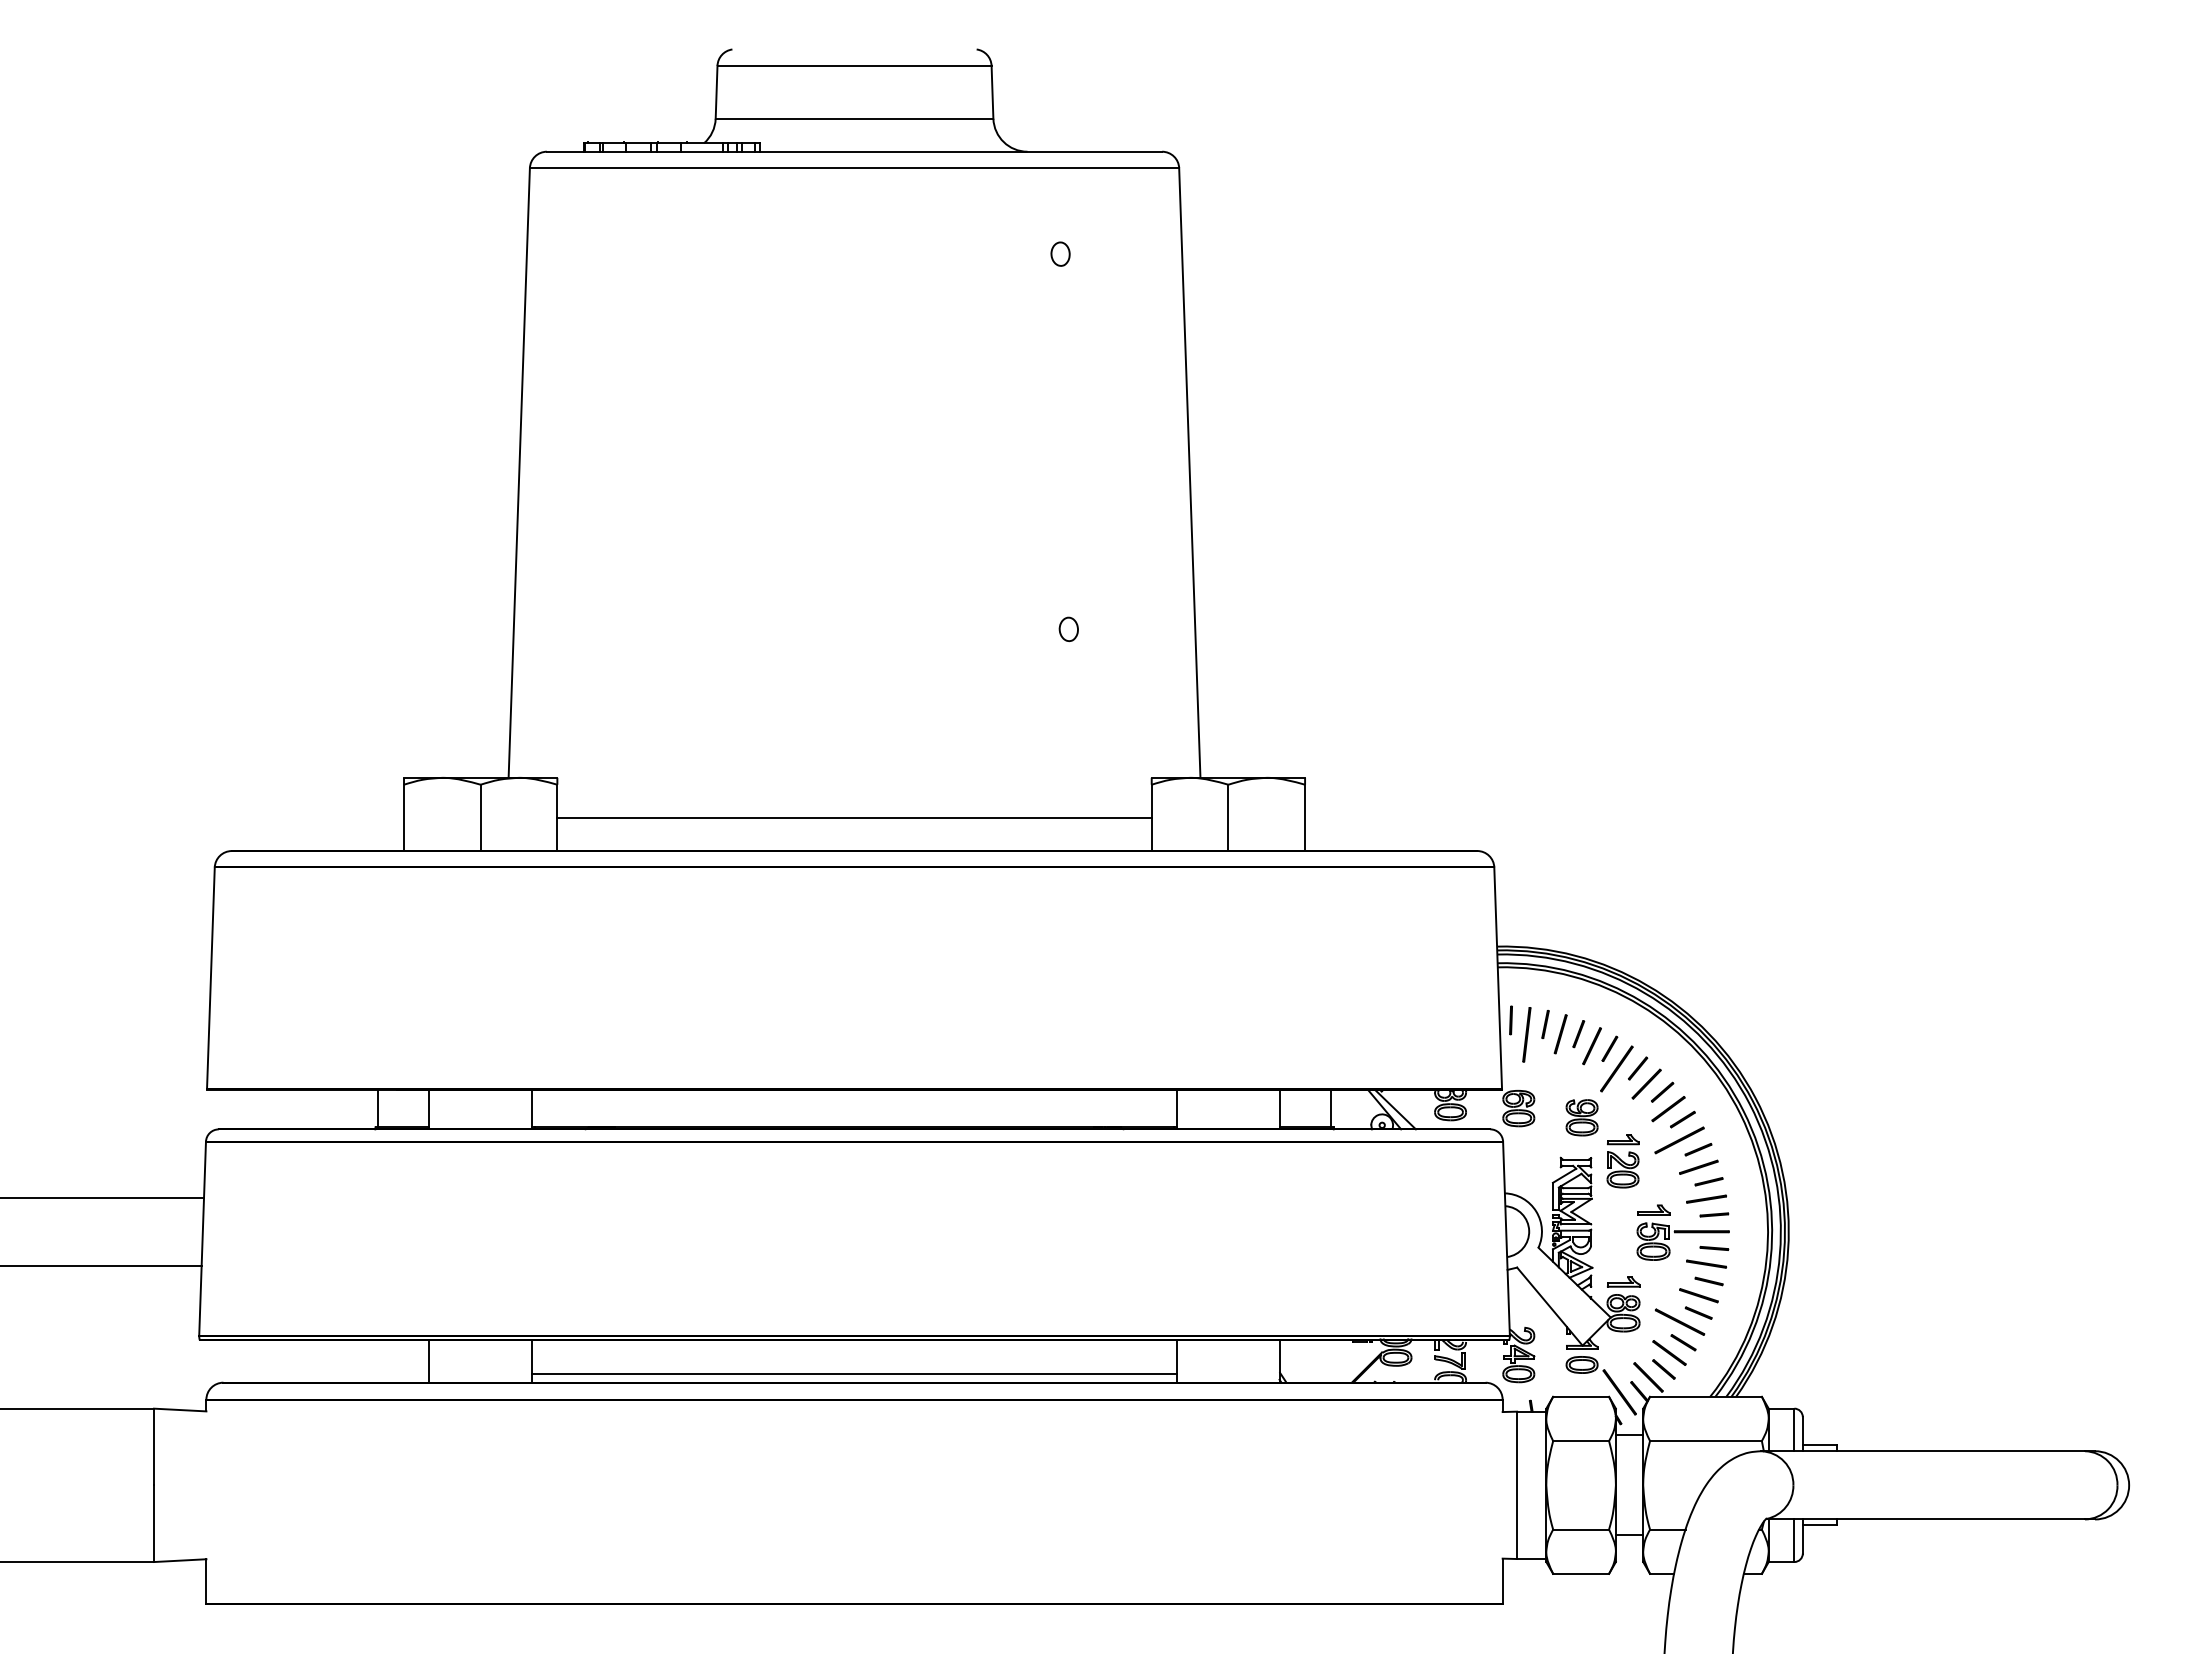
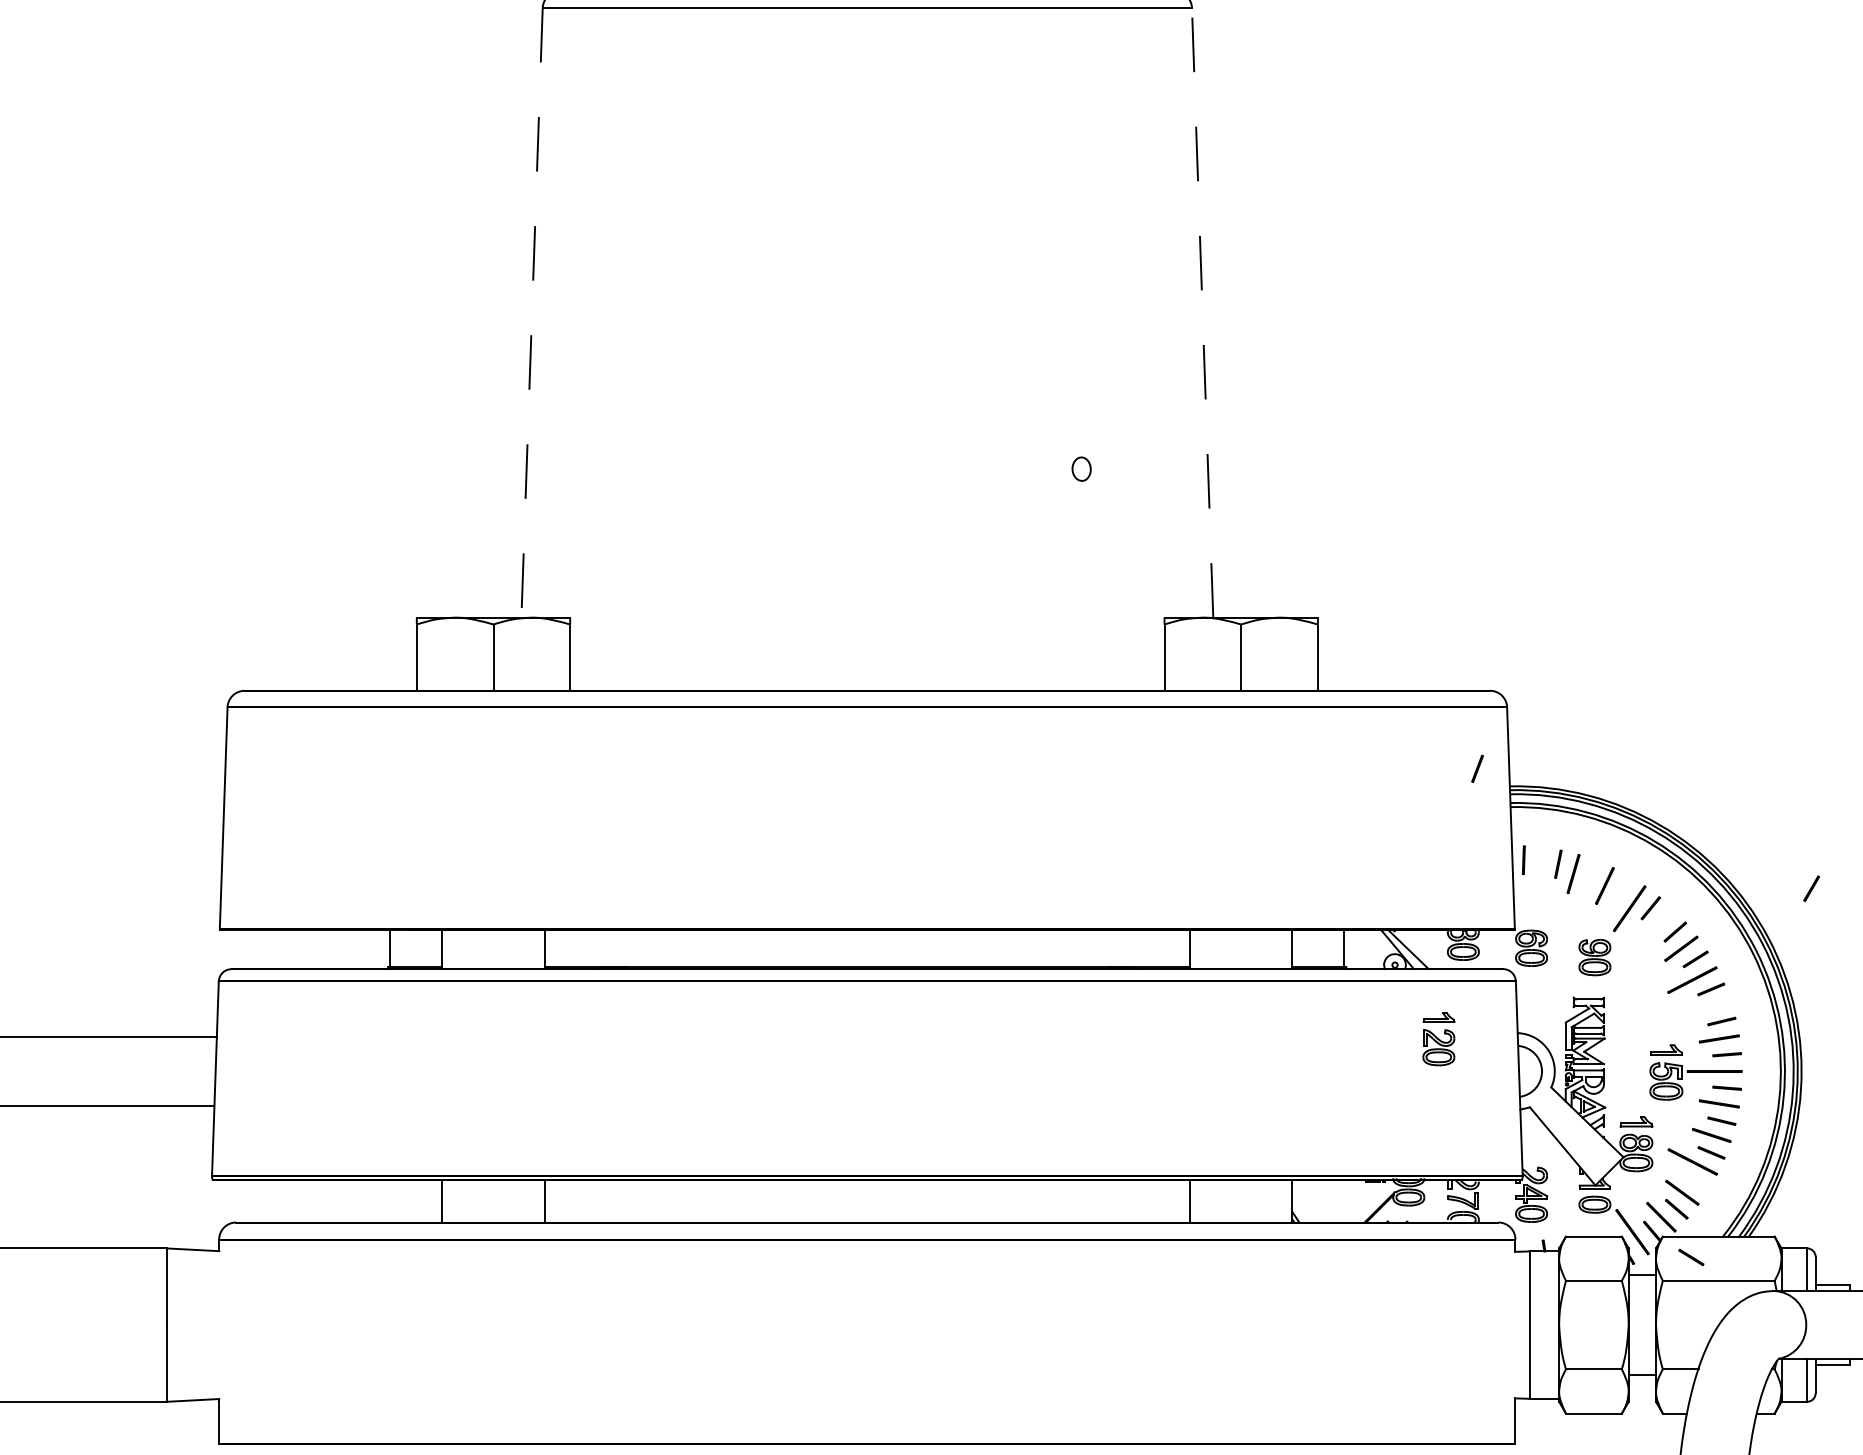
part: (1060, 253) -> (1073, 93), removed
line: (1189, 472) -> (1202, 312), solid -> dashed
line: (519, 473) -> (532, 313), solid -> dashed
line: (854, 818) -> (867, 658), removed
line: (1526, 1034) -> (1539, 874), removed
line: (1578, 1034) -> (1477, 769), moved
line: (1609, 1048) -> (1811, 888), moved
line: (1646, 1083) -> (1659, 923), removed
part: (1622, 1161) -> (1438, 1039), moved
line: (1698, 1166) -> (1711, 1006), removed
line: (1683, 1342) -> (1691, 1257), moved
line: (854, 1374) -> (867, 1214), removed

